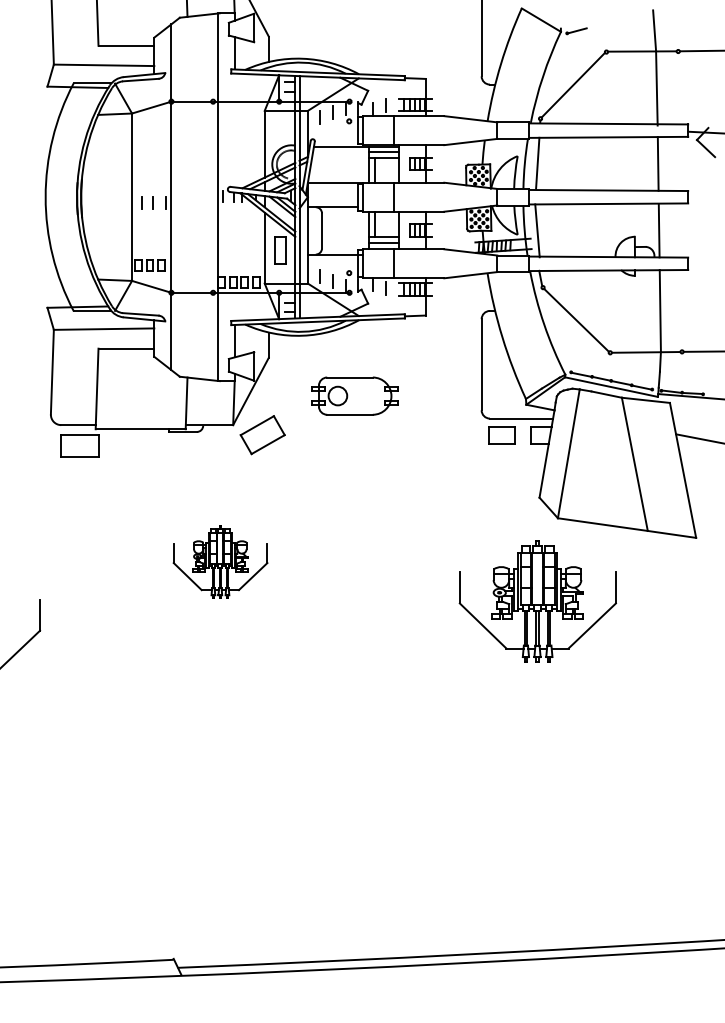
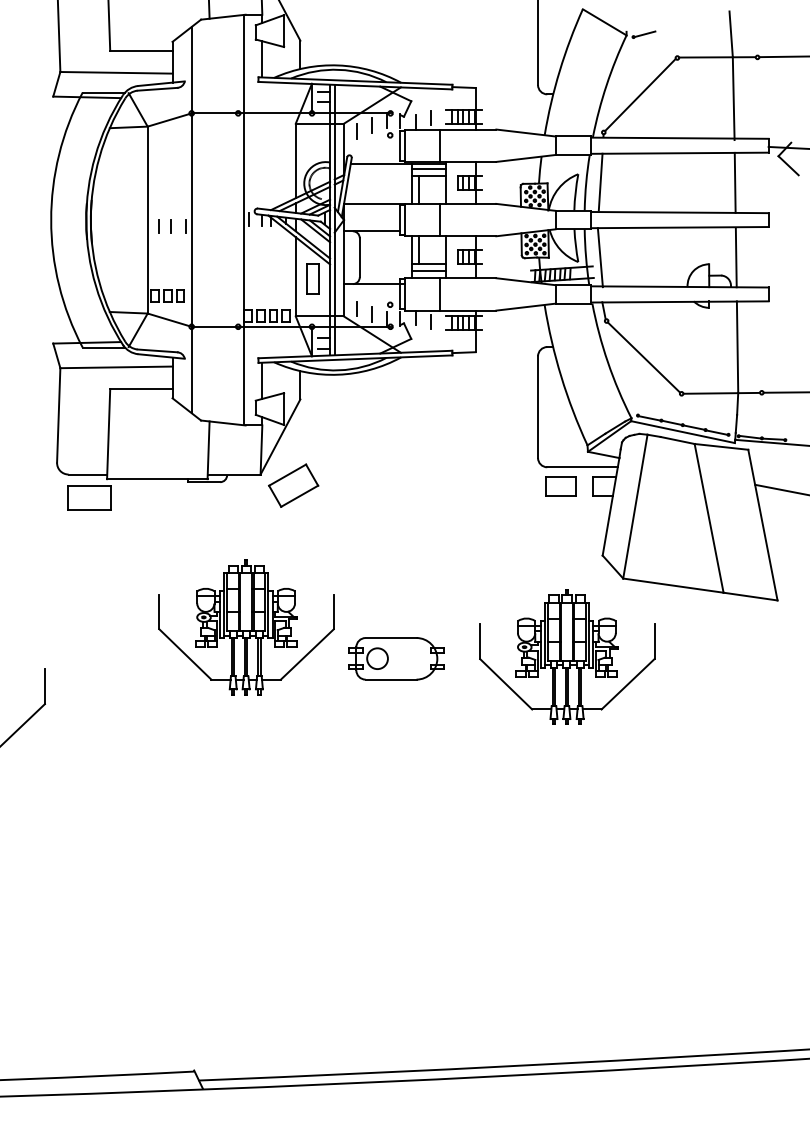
part: (354, 395) -> (396, 658), moved
part: (220, 561) -> (246, 626), size x1.67
part: (537, 601) -> (566, 656), moved

